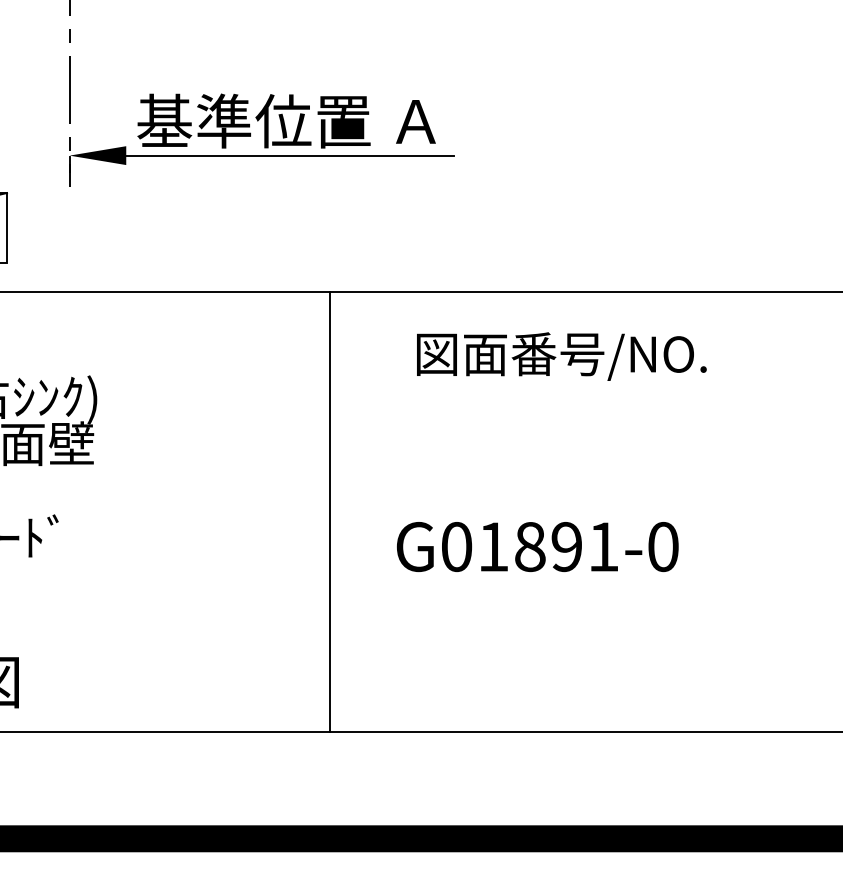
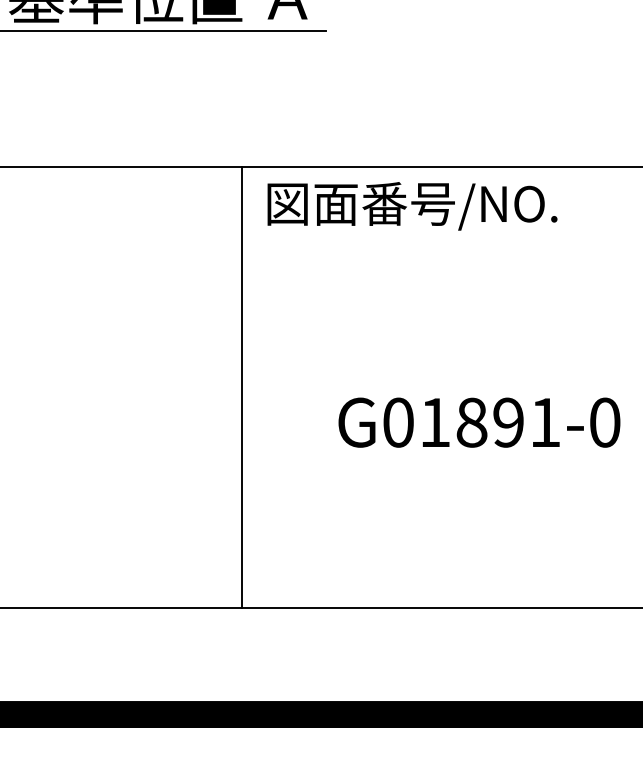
text: (561, 356) -> (412, 206), moved
line: (330, 511) -> (242, 387), moved
text: (537, 546) -> (479, 422), moved

